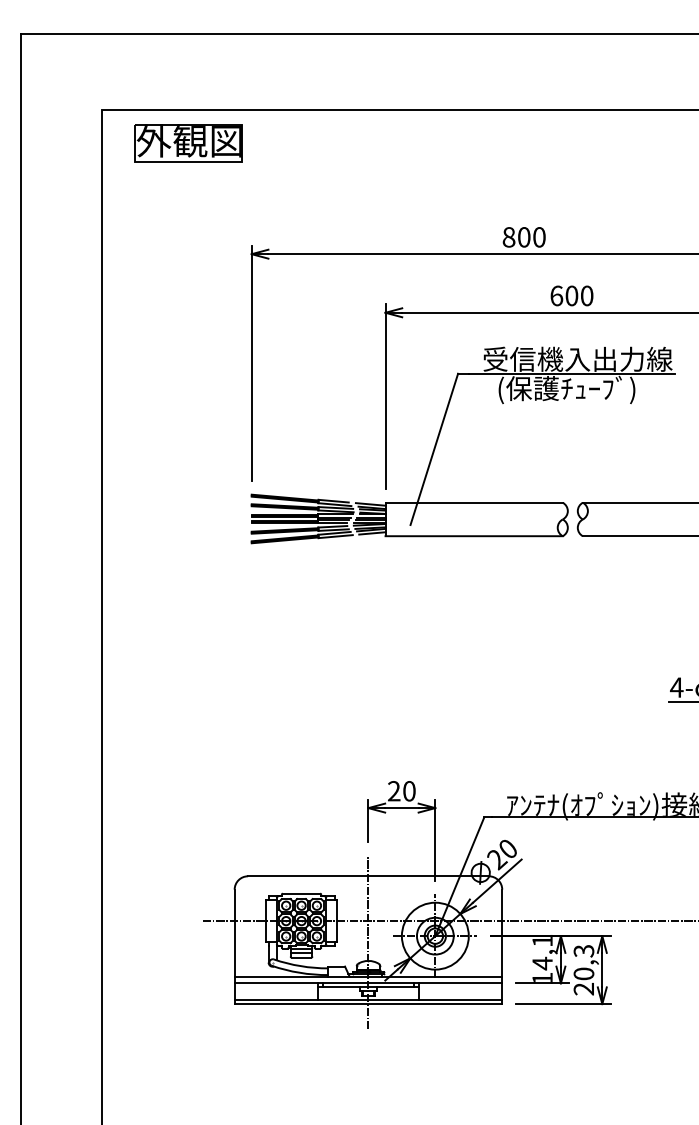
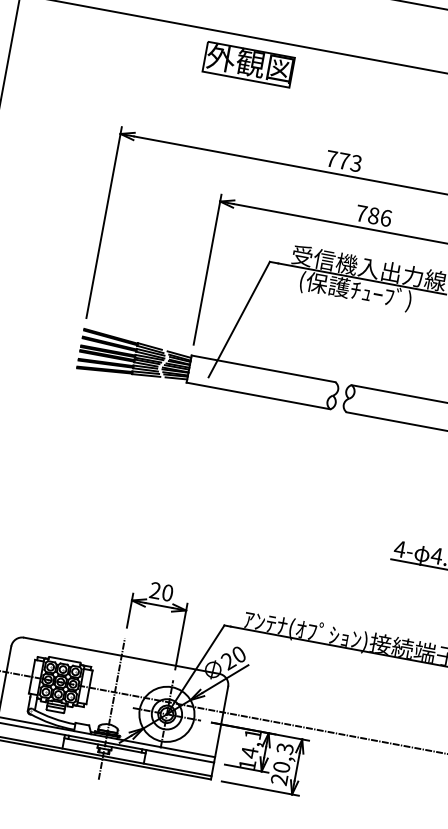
part: (188, 143) -> (248, 64), moved
text: (523, 237) -> (343, 161), 800 -> 773
text: (571, 295) -> (373, 215), 600 -> 786

